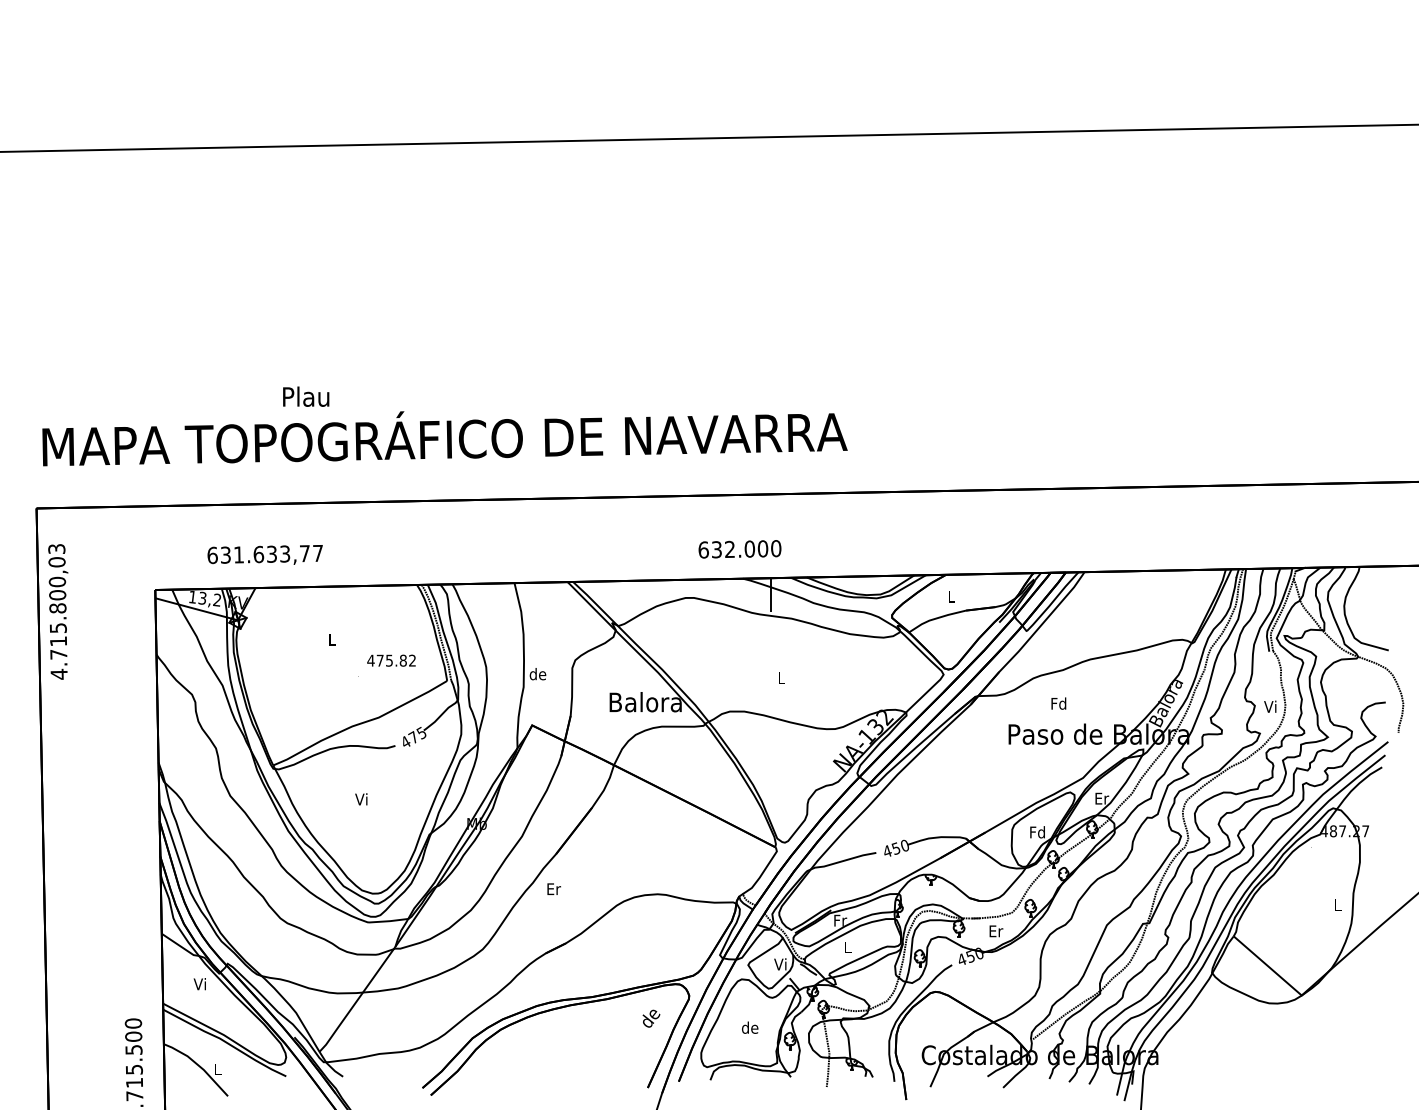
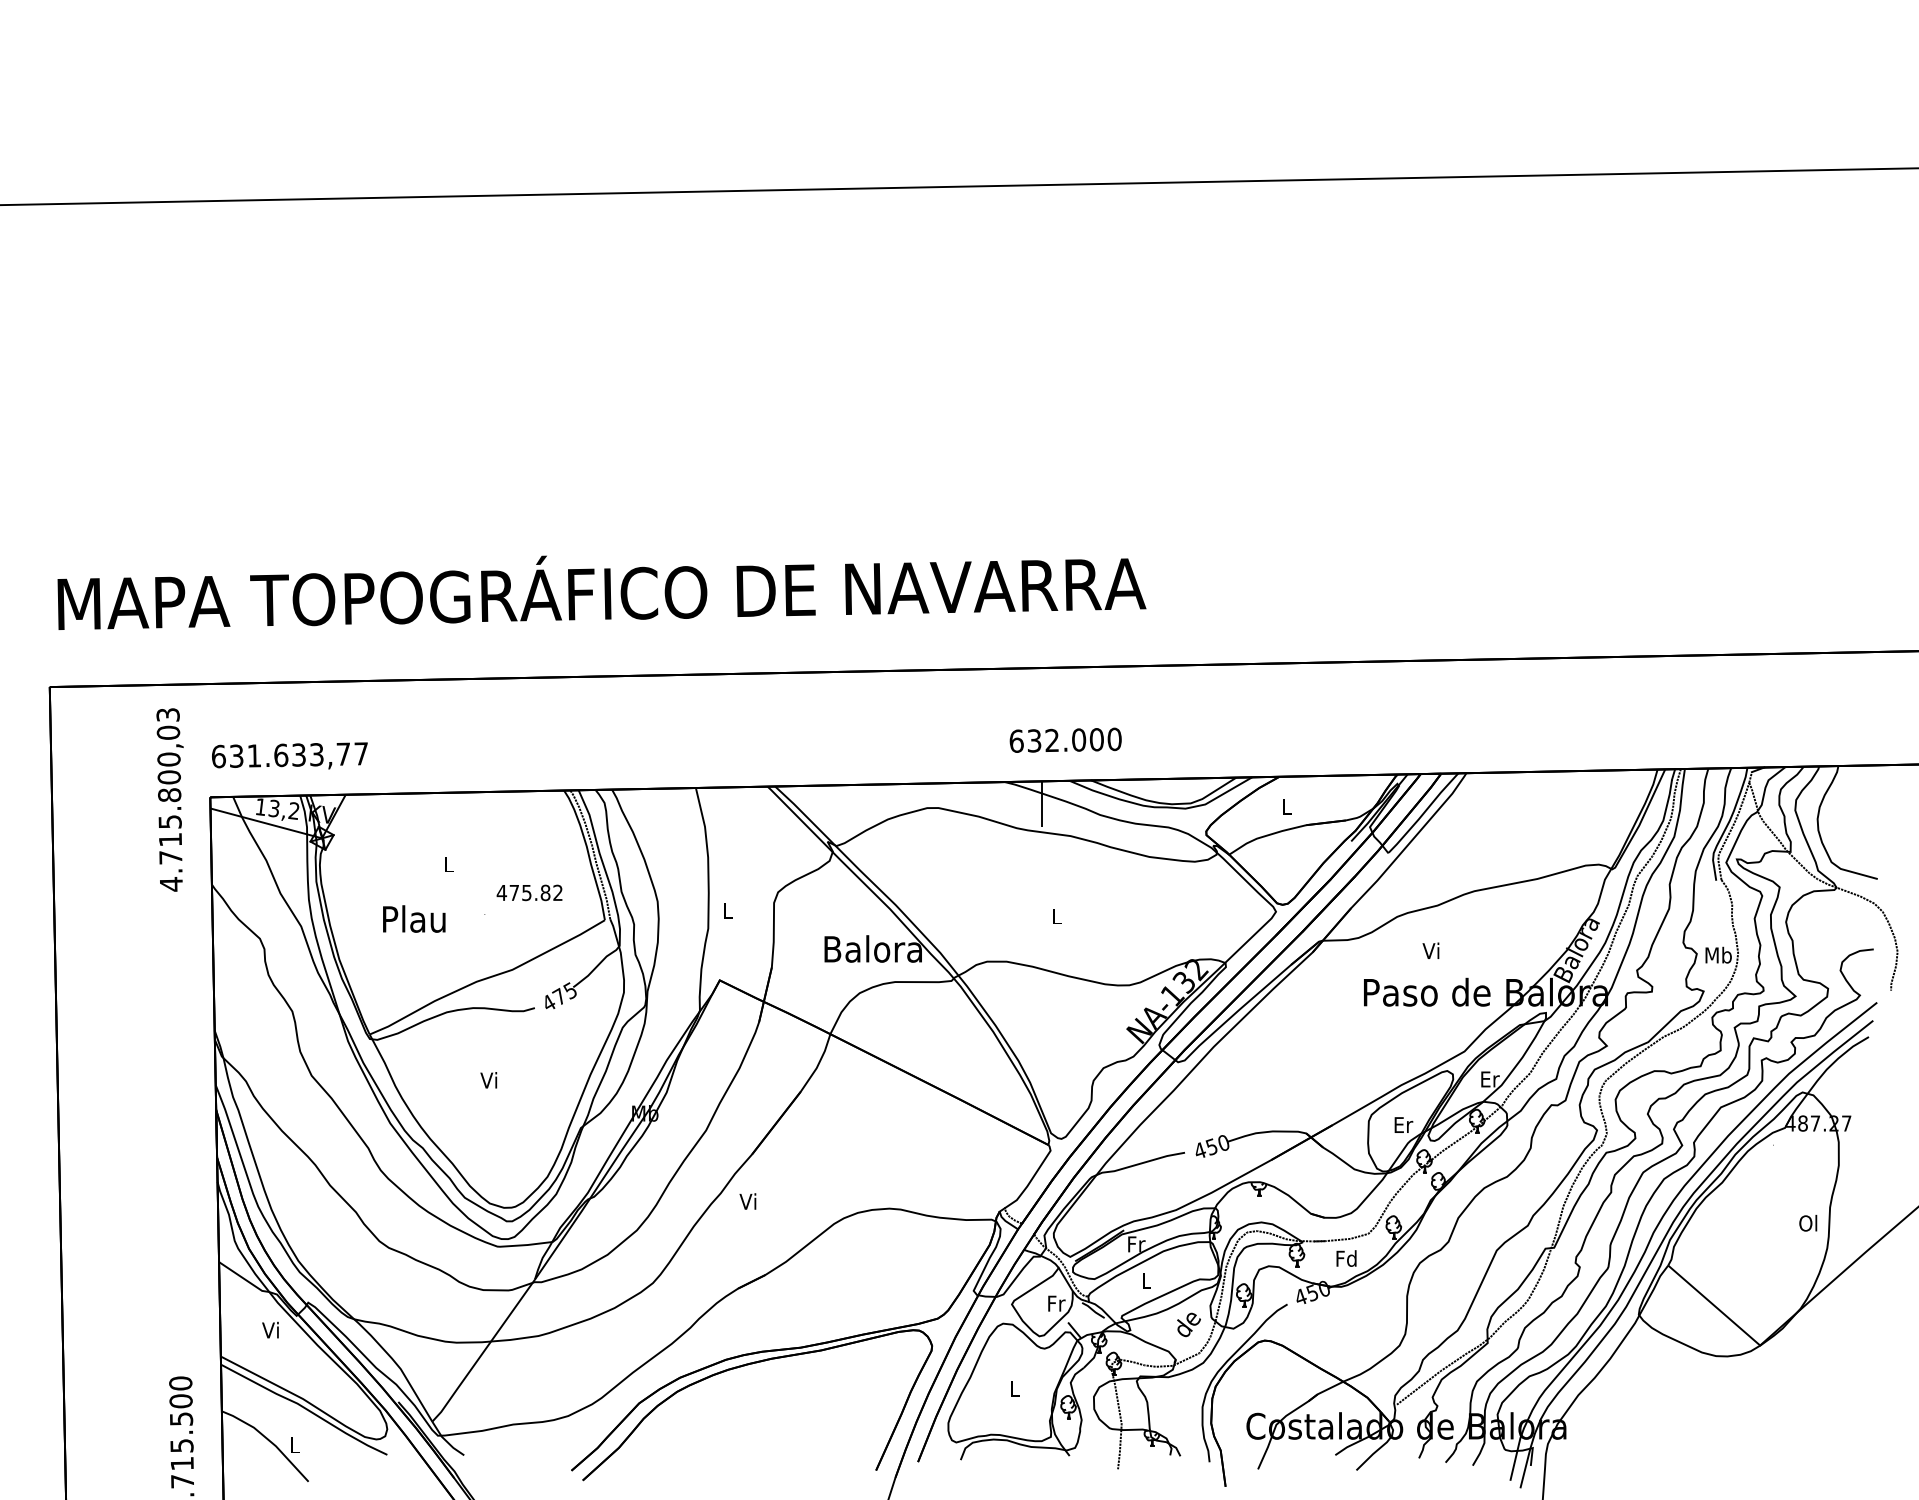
text: (306, 396) -> (414, 918), moved
text: (739, 548) -> (1065, 739), moved
text: (264, 554) -> (289, 755), moved
text: (57, 611) -> (169, 799), moved
text: (537, 673) -> (727, 910), de -> L
text: (1058, 703) -> (1431, 950), Fd -> Vi
text: (1270, 706) -> (1718, 954), Vi -> Mb
text: (1037, 832) -> (1403, 1124), Fd -> Er
text: (553, 888) -> (748, 1201), Er -> Vi
text: (1337, 904) -> (1808, 1222), L -> Ol
text: (995, 931) -> (1346, 1258), Er -> Fd
text: (781, 964) -> (1056, 1303), Vi -> Fr
text: (651, 1018) -> (1188, 1324), moved
text: (750, 1027) -> (1014, 1388), de -> L

